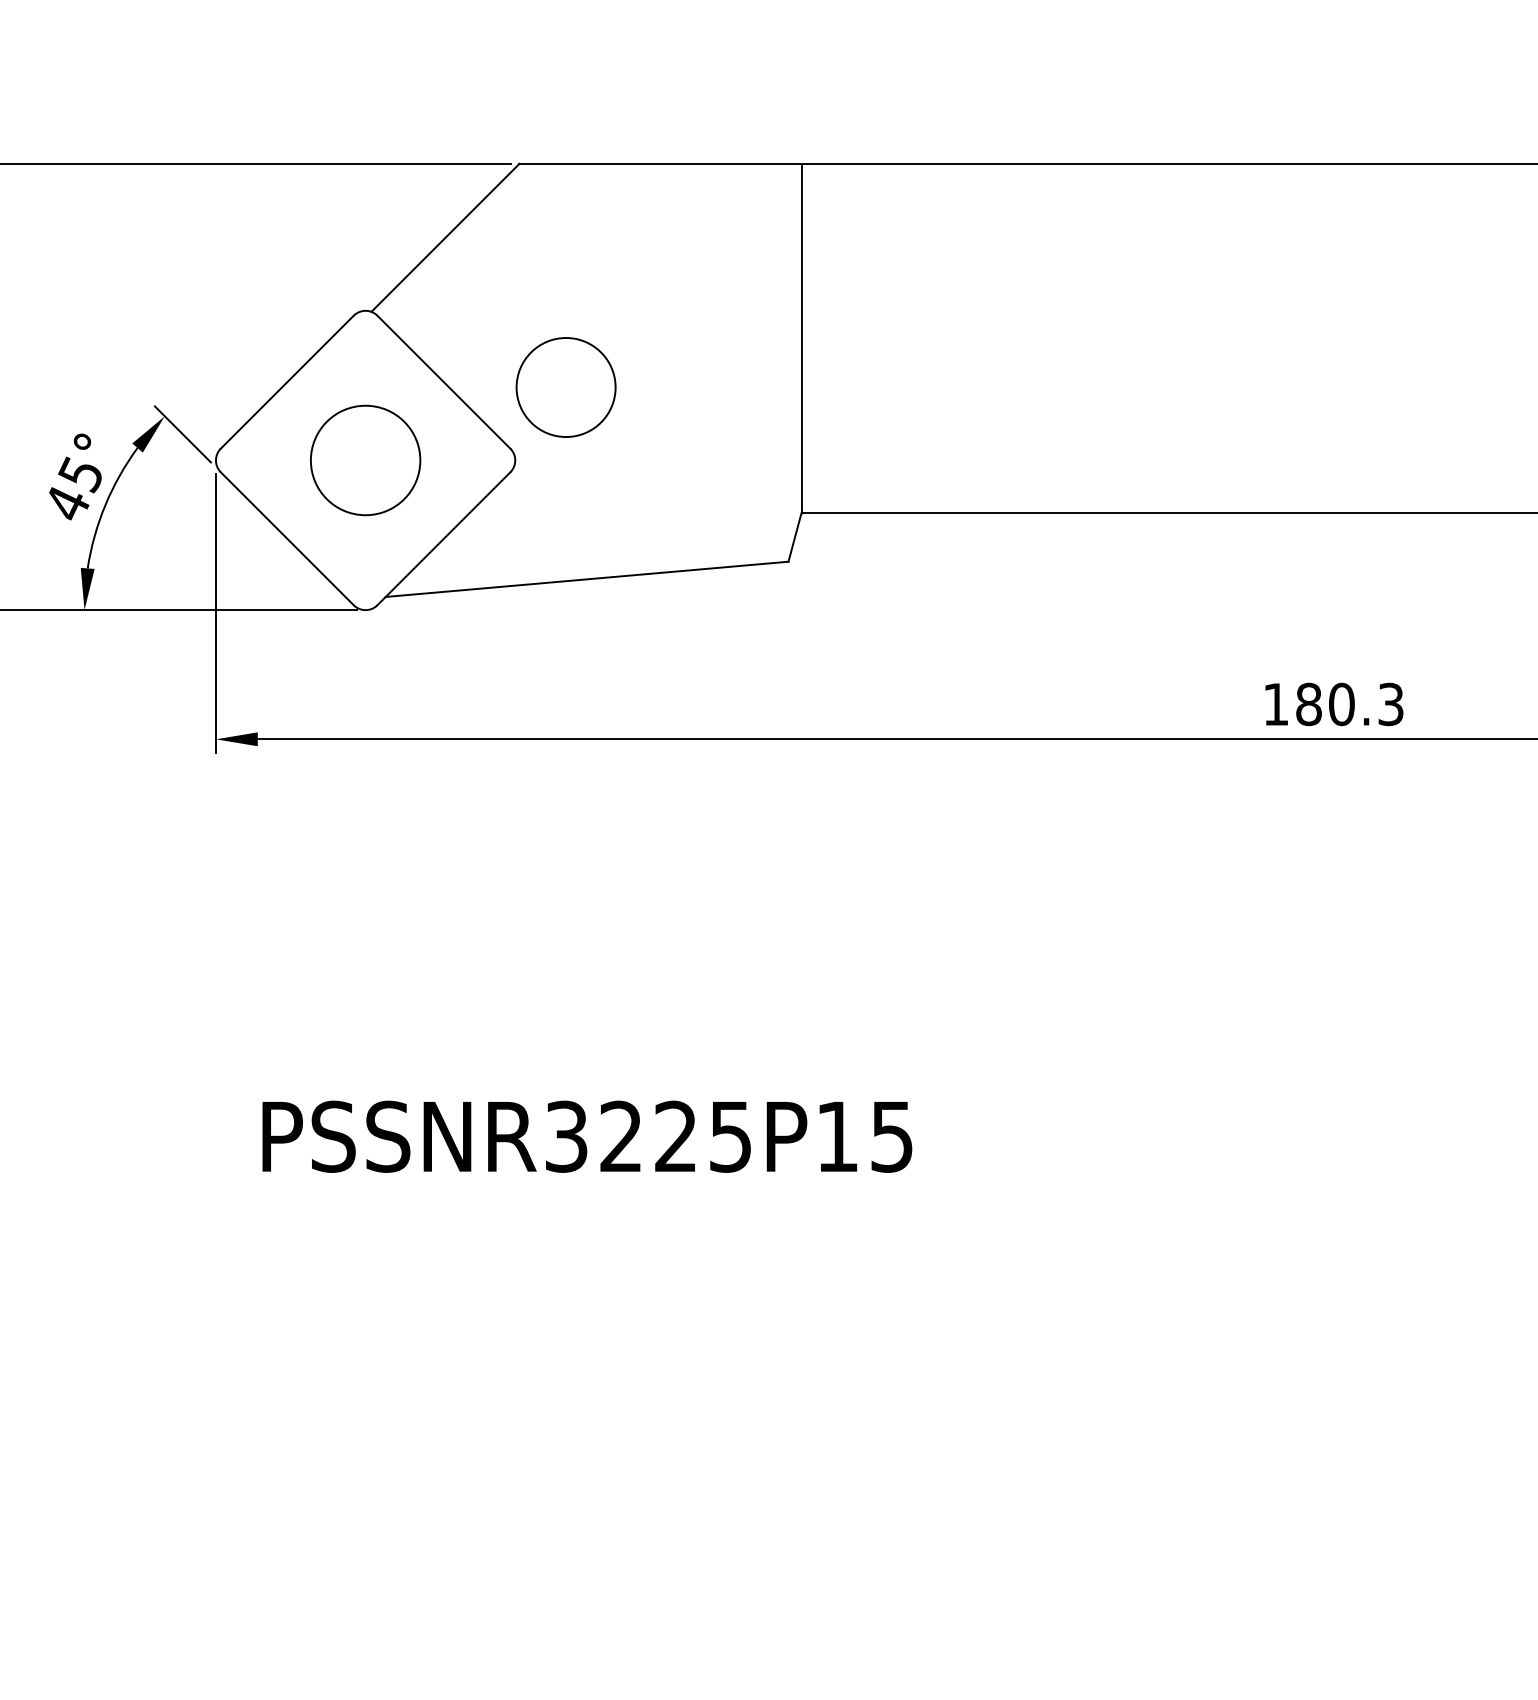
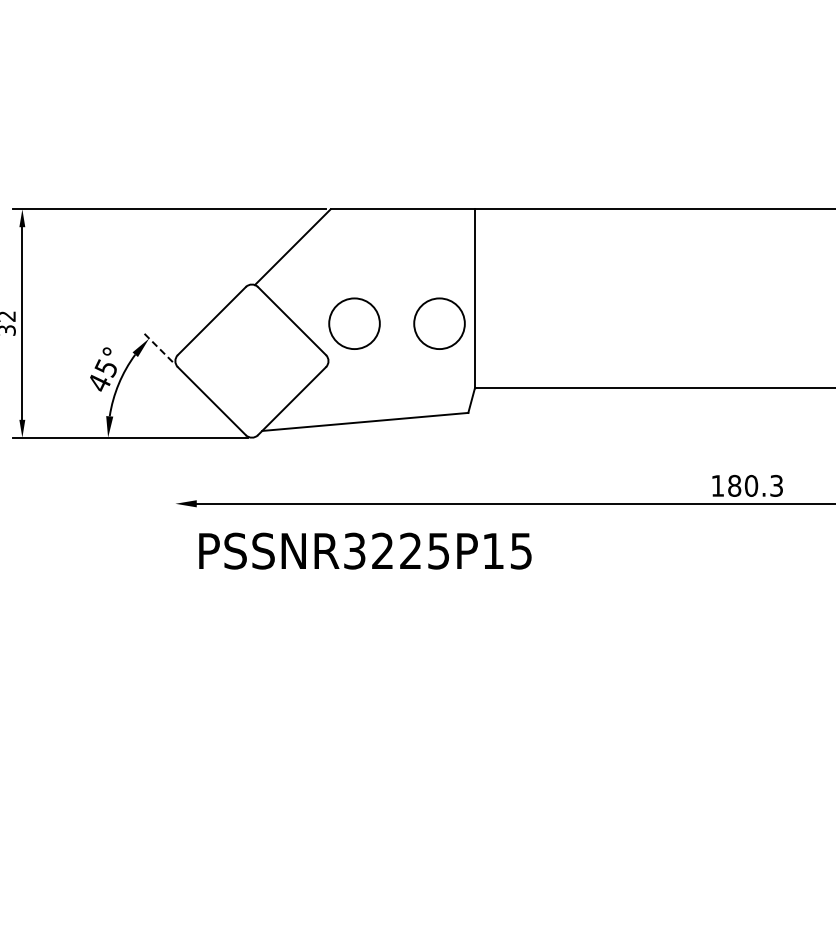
circle: (732, 386) -> (439, 323), added
line: (182, 433) -> (158, 347), solid -> dashed
circle: (364, 459) -> (251, 360), removed
line: (216, 613) -> (175, 439), removed
text: (587, 1135) -> (365, 550), moved

